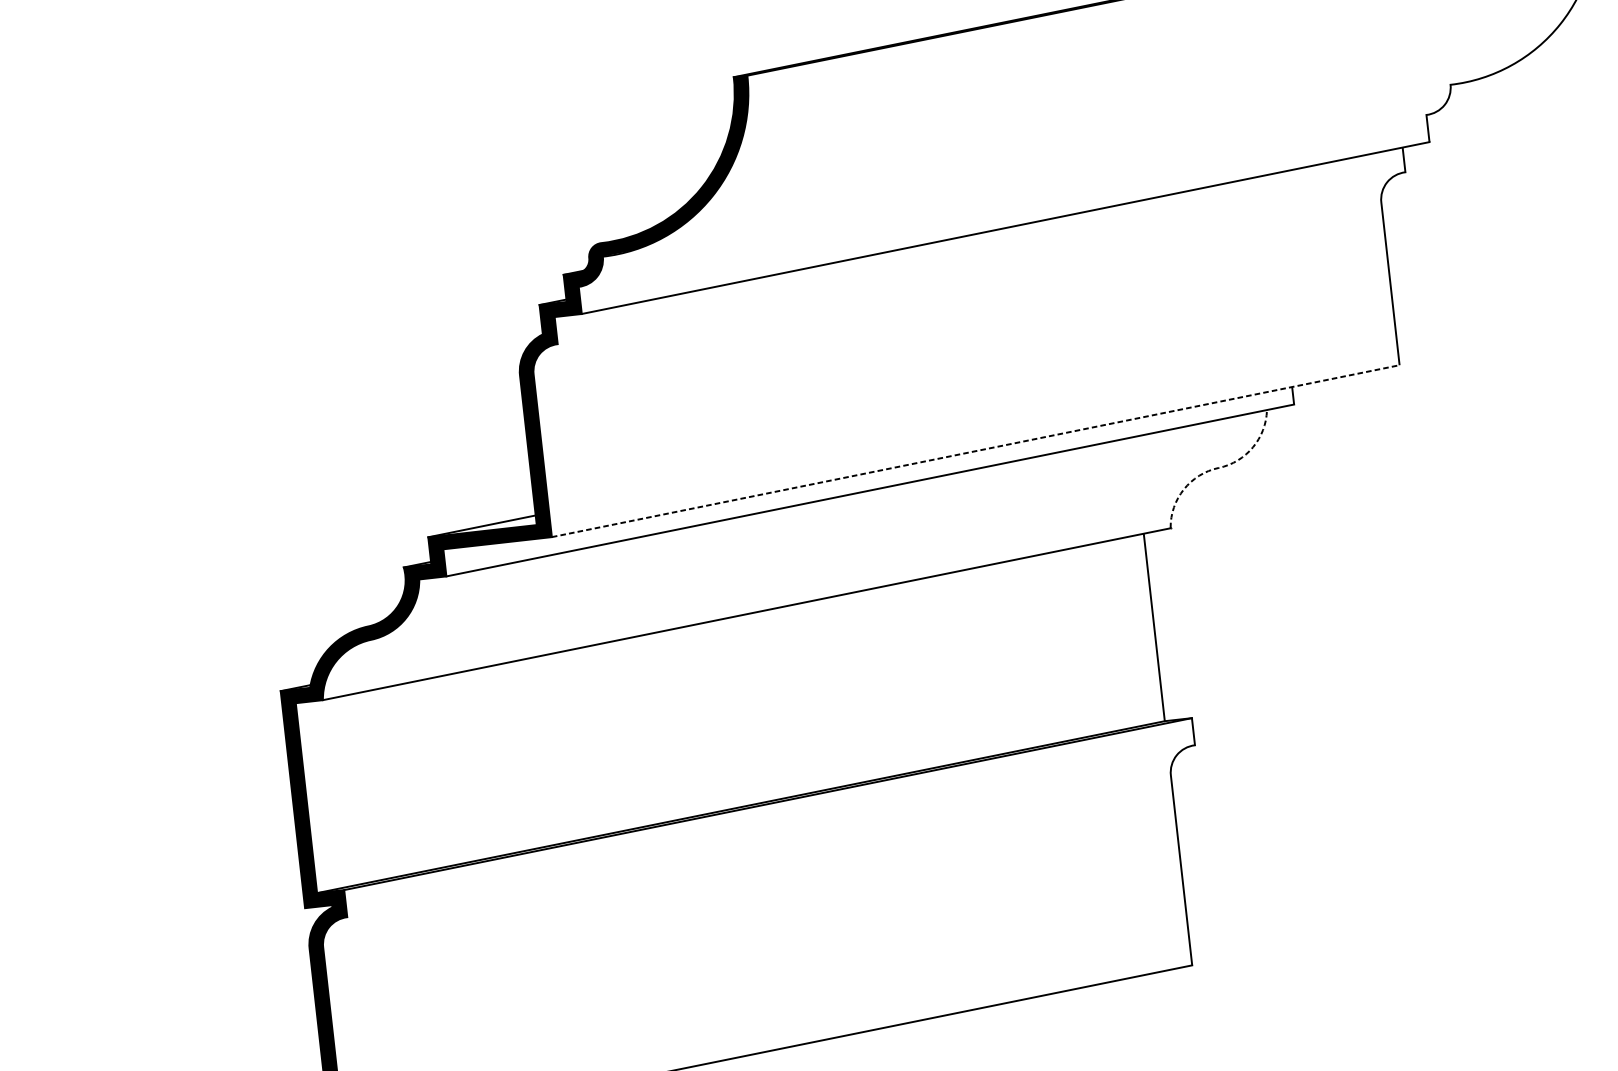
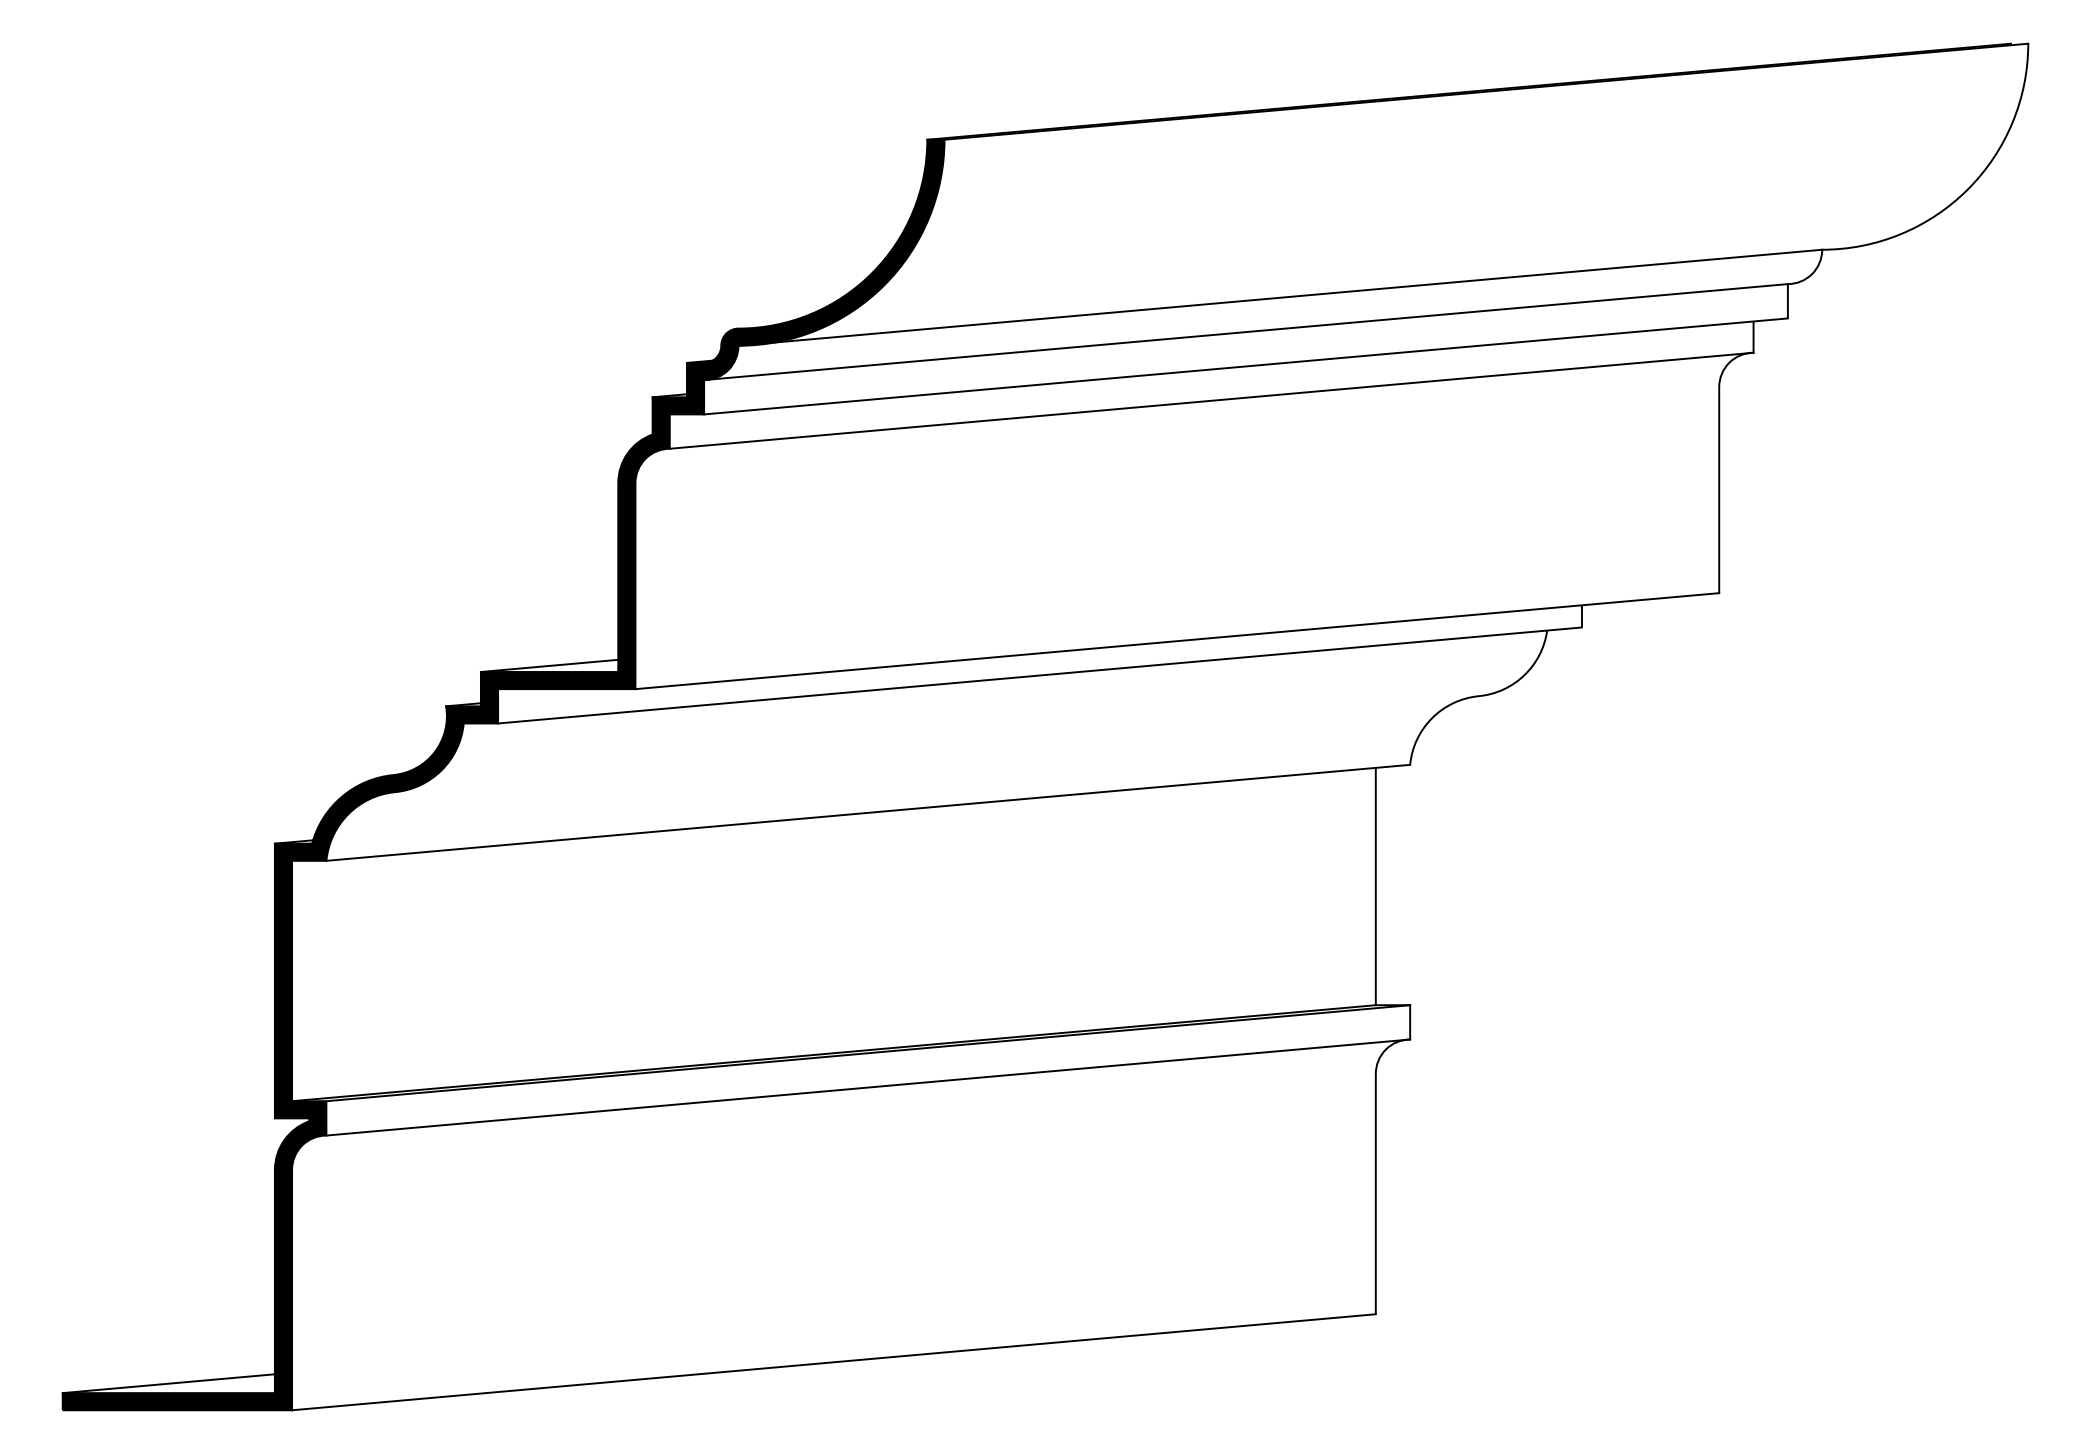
line: (1026, 170) -> (1280, 297), added
line: (1002, 201) -> (1245, 332), added
line: (981, 258) -> (1211, 400), added
line: (975, 451) -> (1177, 641), dashed -> solid
line: (1218, 468) -> (1478, 696), dashed -> solid
line: (771, 831) -> (868, 1087), added

